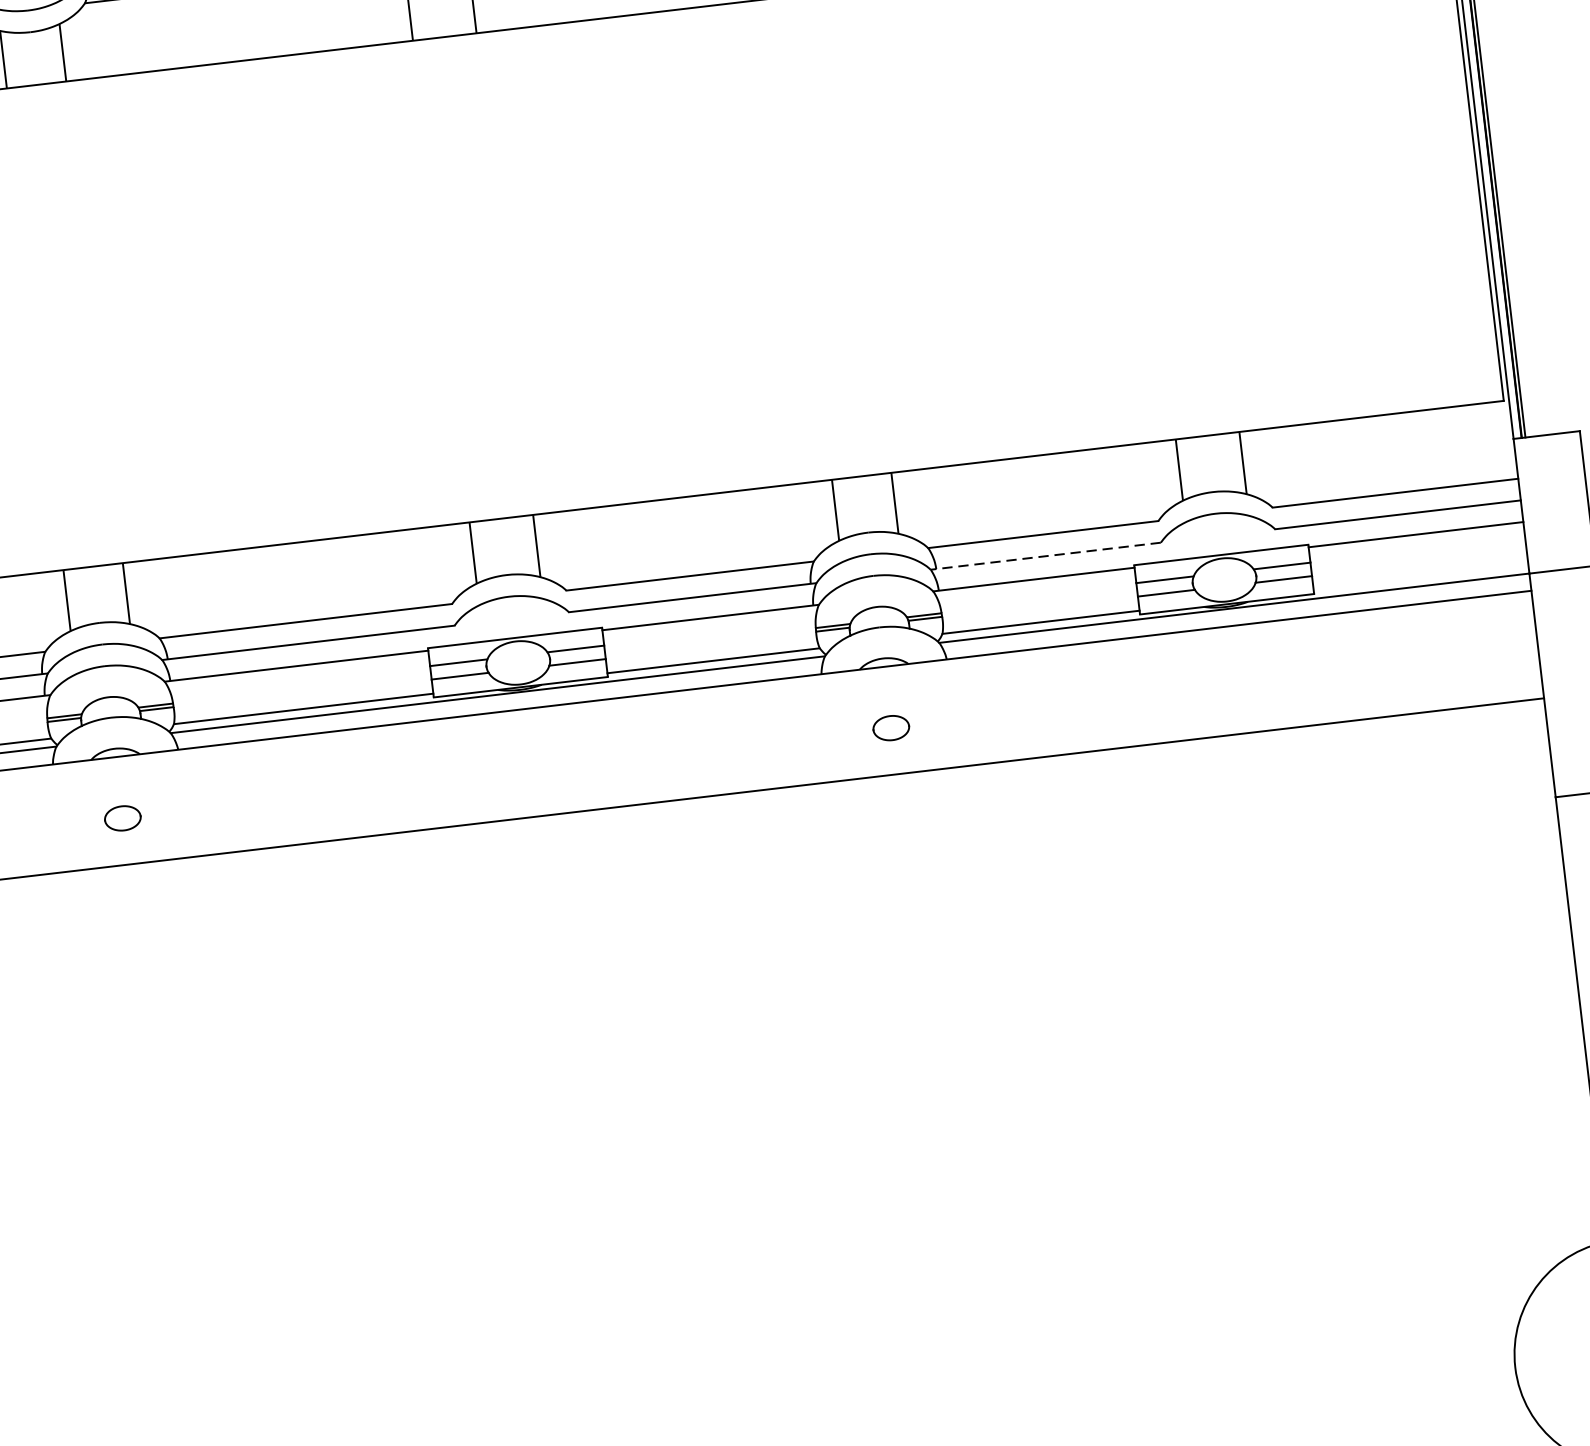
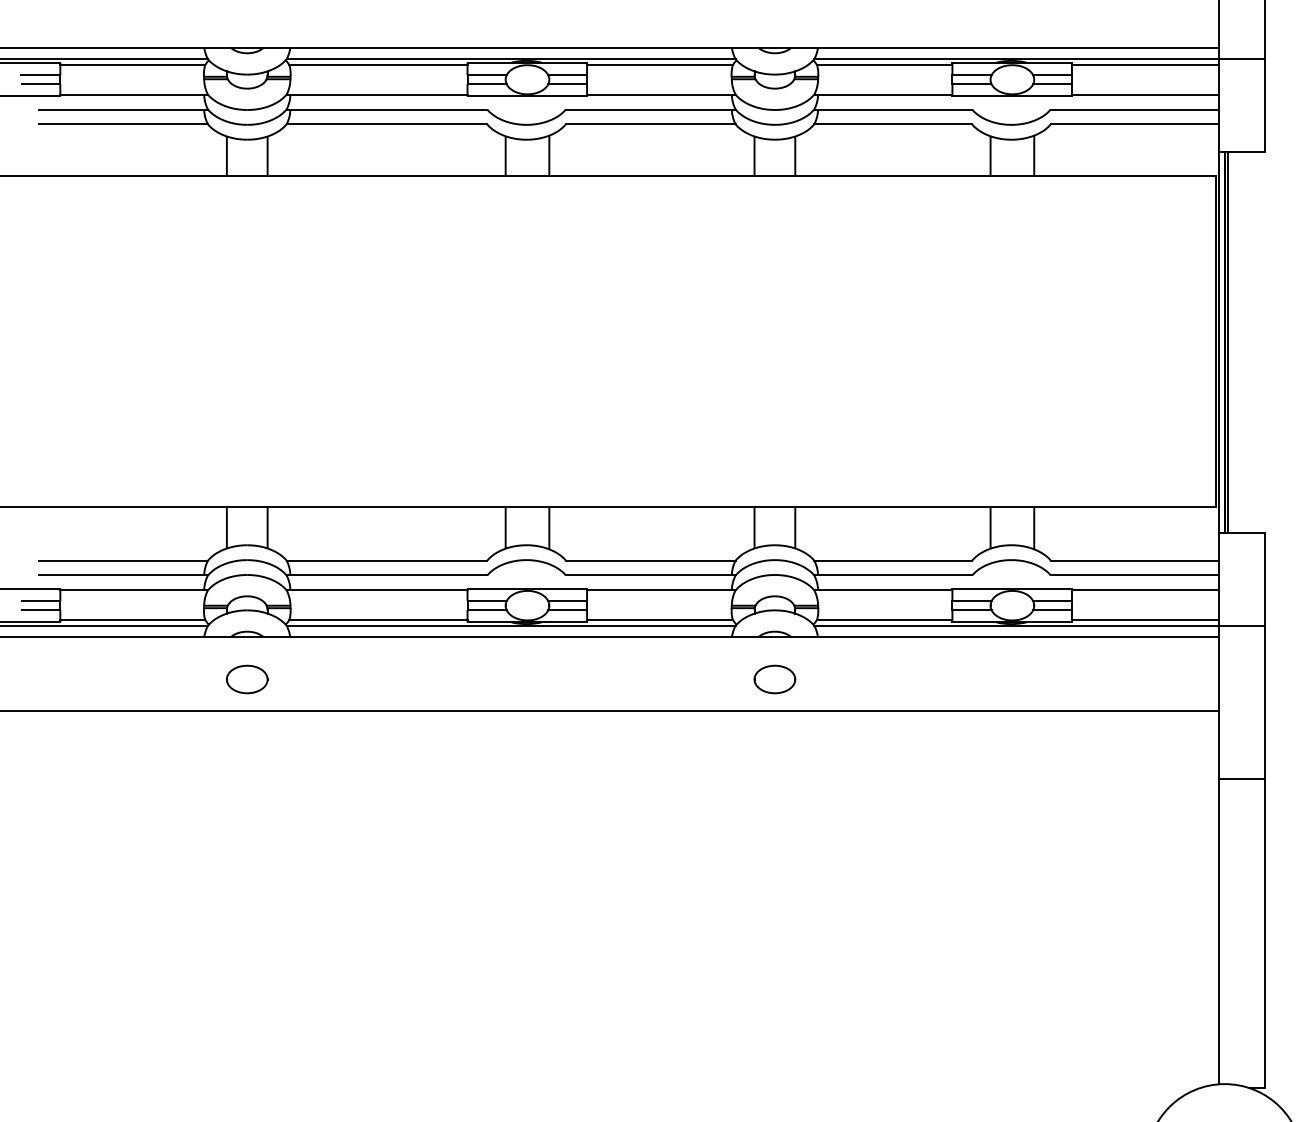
line: (1046, 556) -> (893, 575), dashed -> solid
line: (1420, 577) -> (1145, 619), added
part: (890, 728) -> (774, 679), size x1.67
part: (123, 818) -> (247, 679), size x1.67

